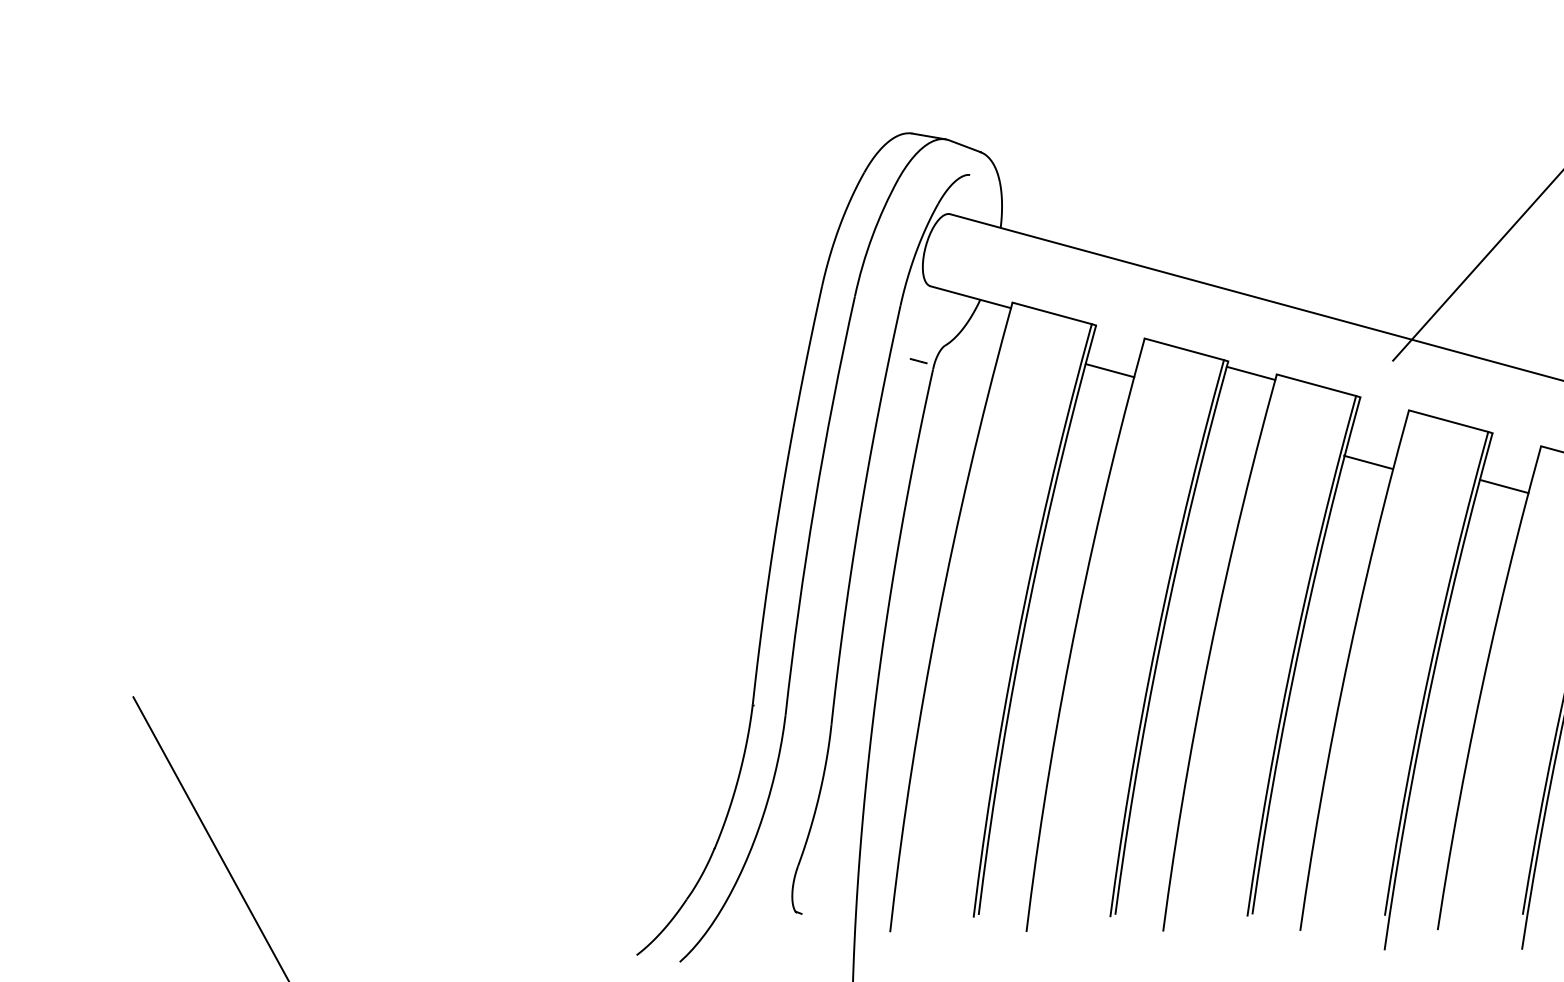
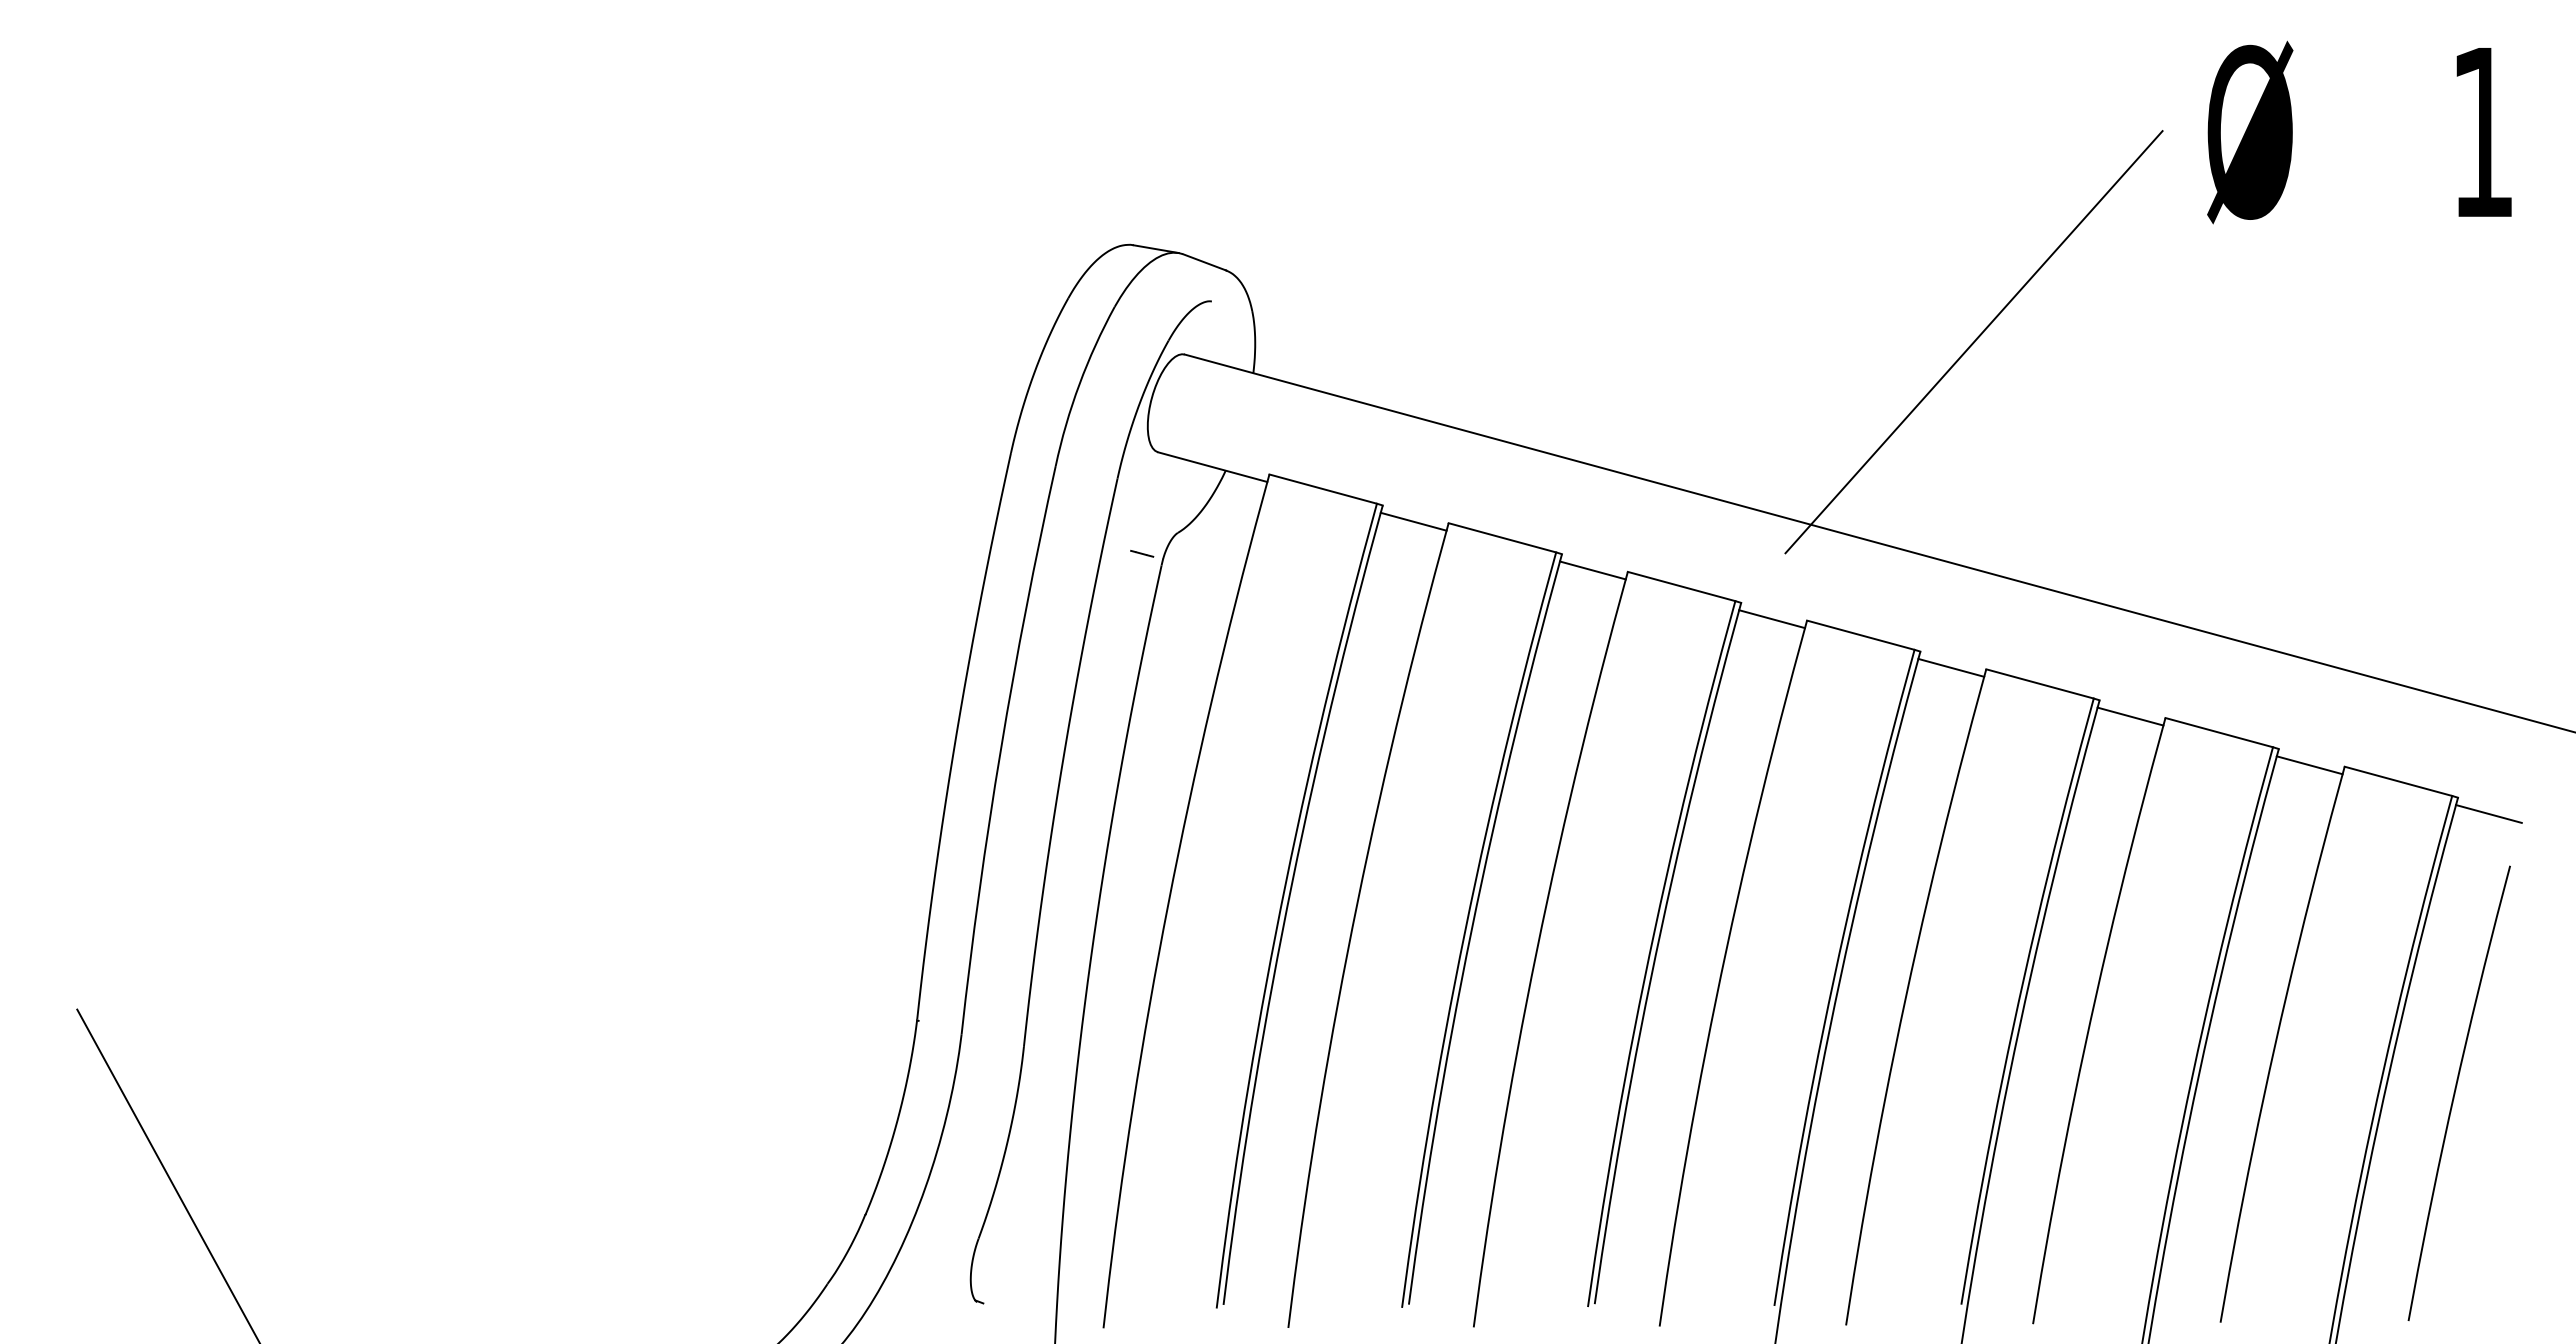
line: (1109, 370) -> (1413, 521), moved
line: (1368, 462) -> (1771, 619), moved
line: (1504, 486) -> (1951, 667), moved

